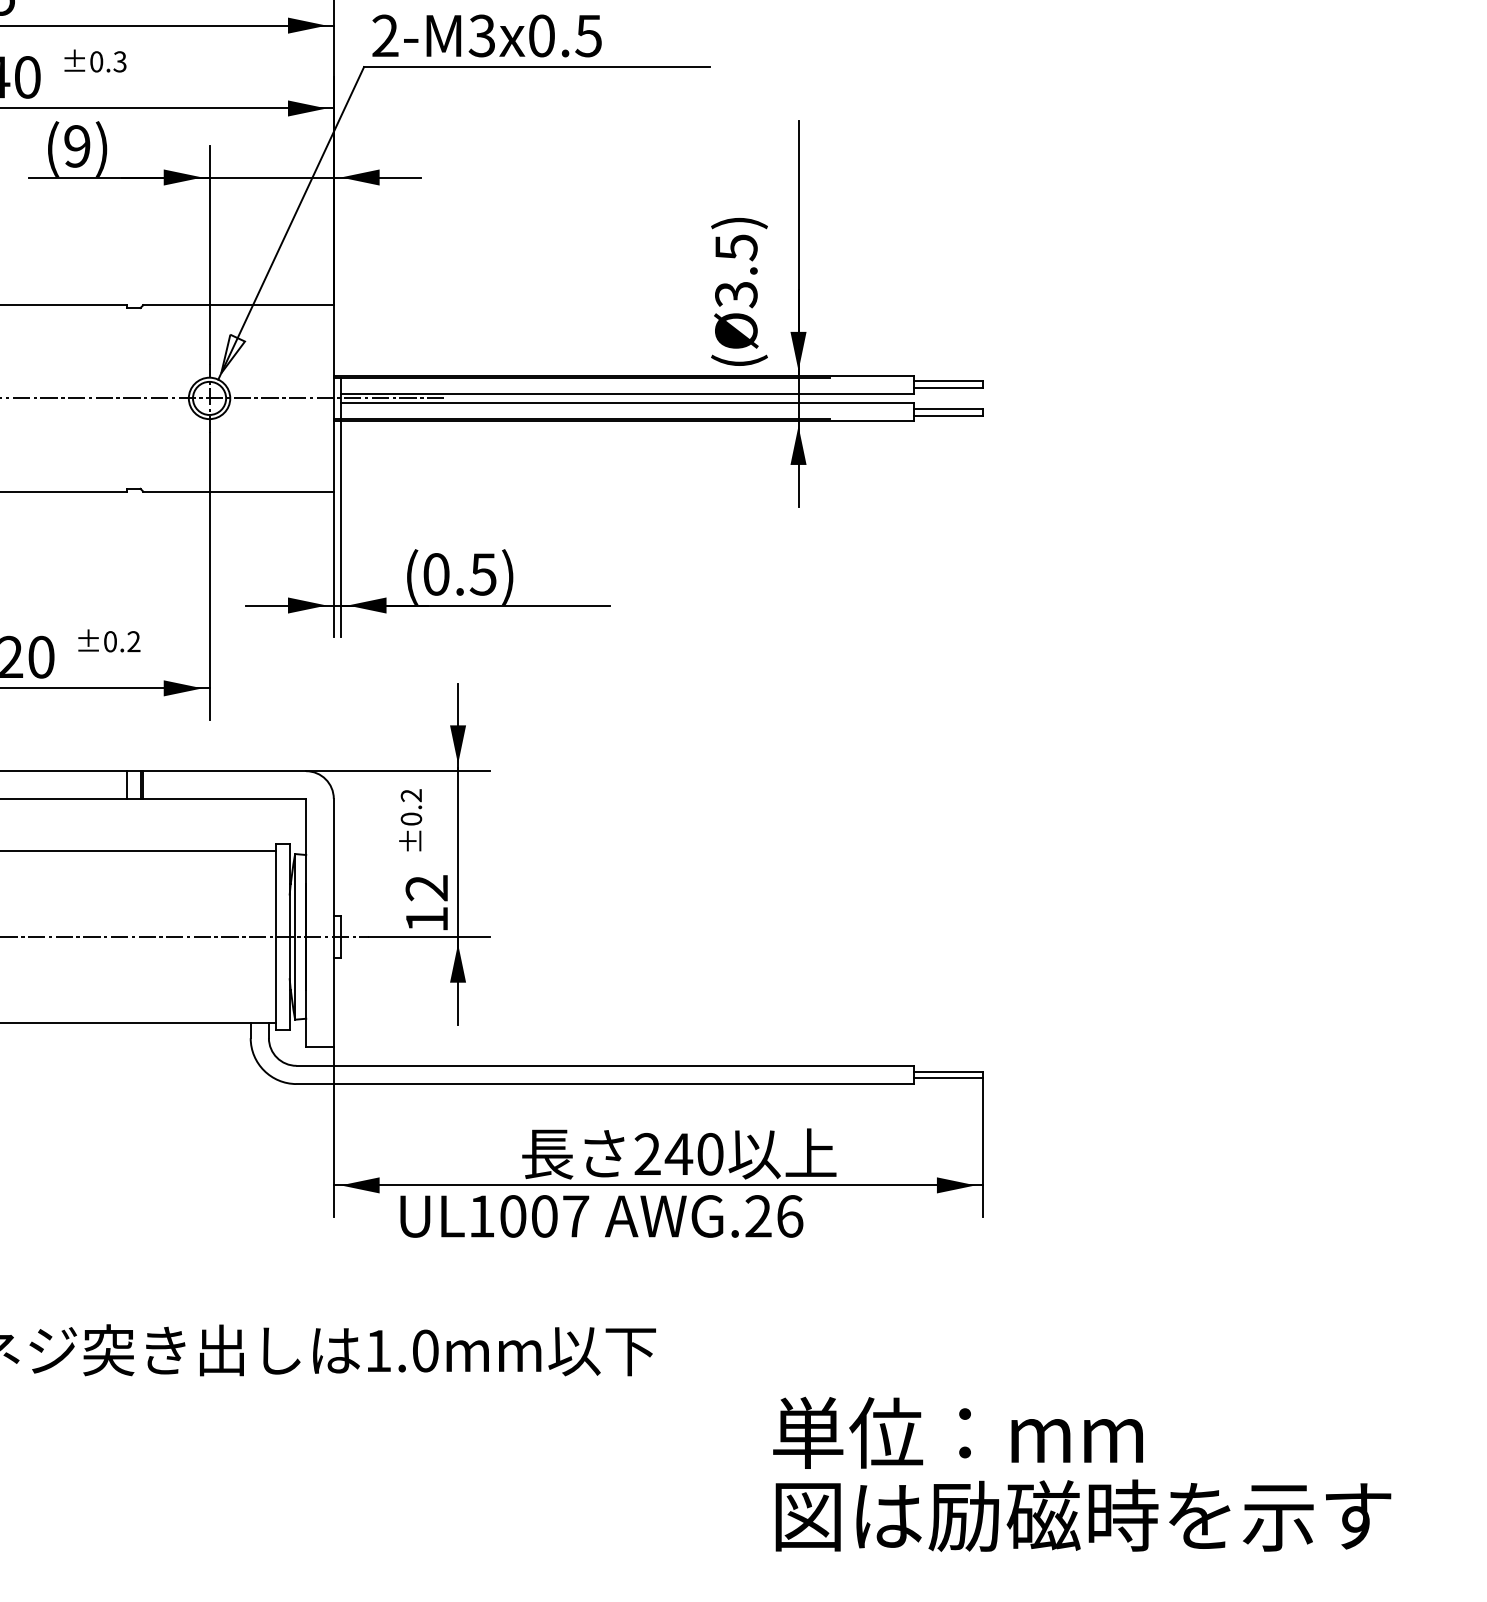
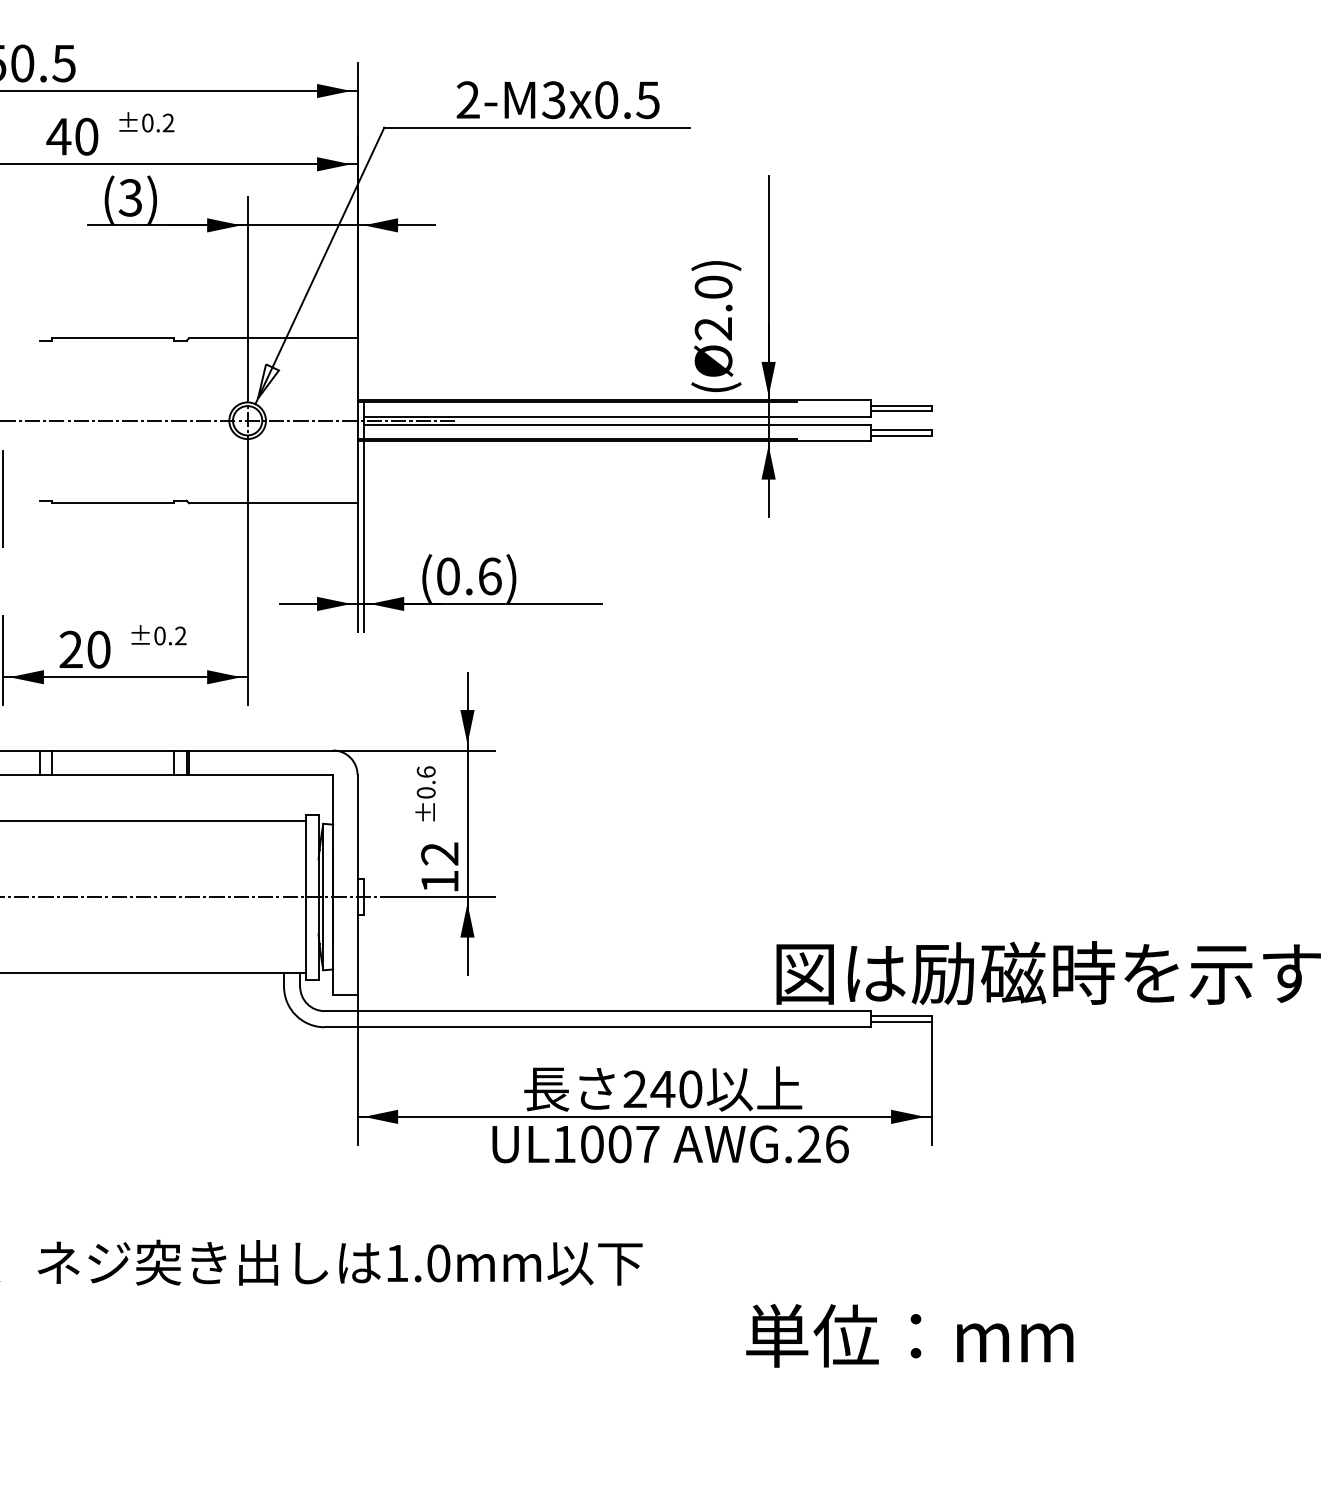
text: (486, 36) -> (557, 100), moved
text: (120, 62) -> (168, 123), ±0.3 -> ±0.2
text: (75, 146) -> (129, 197), (9) -> (3)
text: (736, 271) -> (713, 308), (Ø3.5) -> (Ø2.0)
text: (482, 574) -> (489, 576), (0.5) -> (0.6)
text: (410, 794) -> (425, 771), ±0.2 -> ±0.6
text: (601, 1216) -> (670, 1144), moved
text: (1083, 1515) -> (1048, 972), moved

